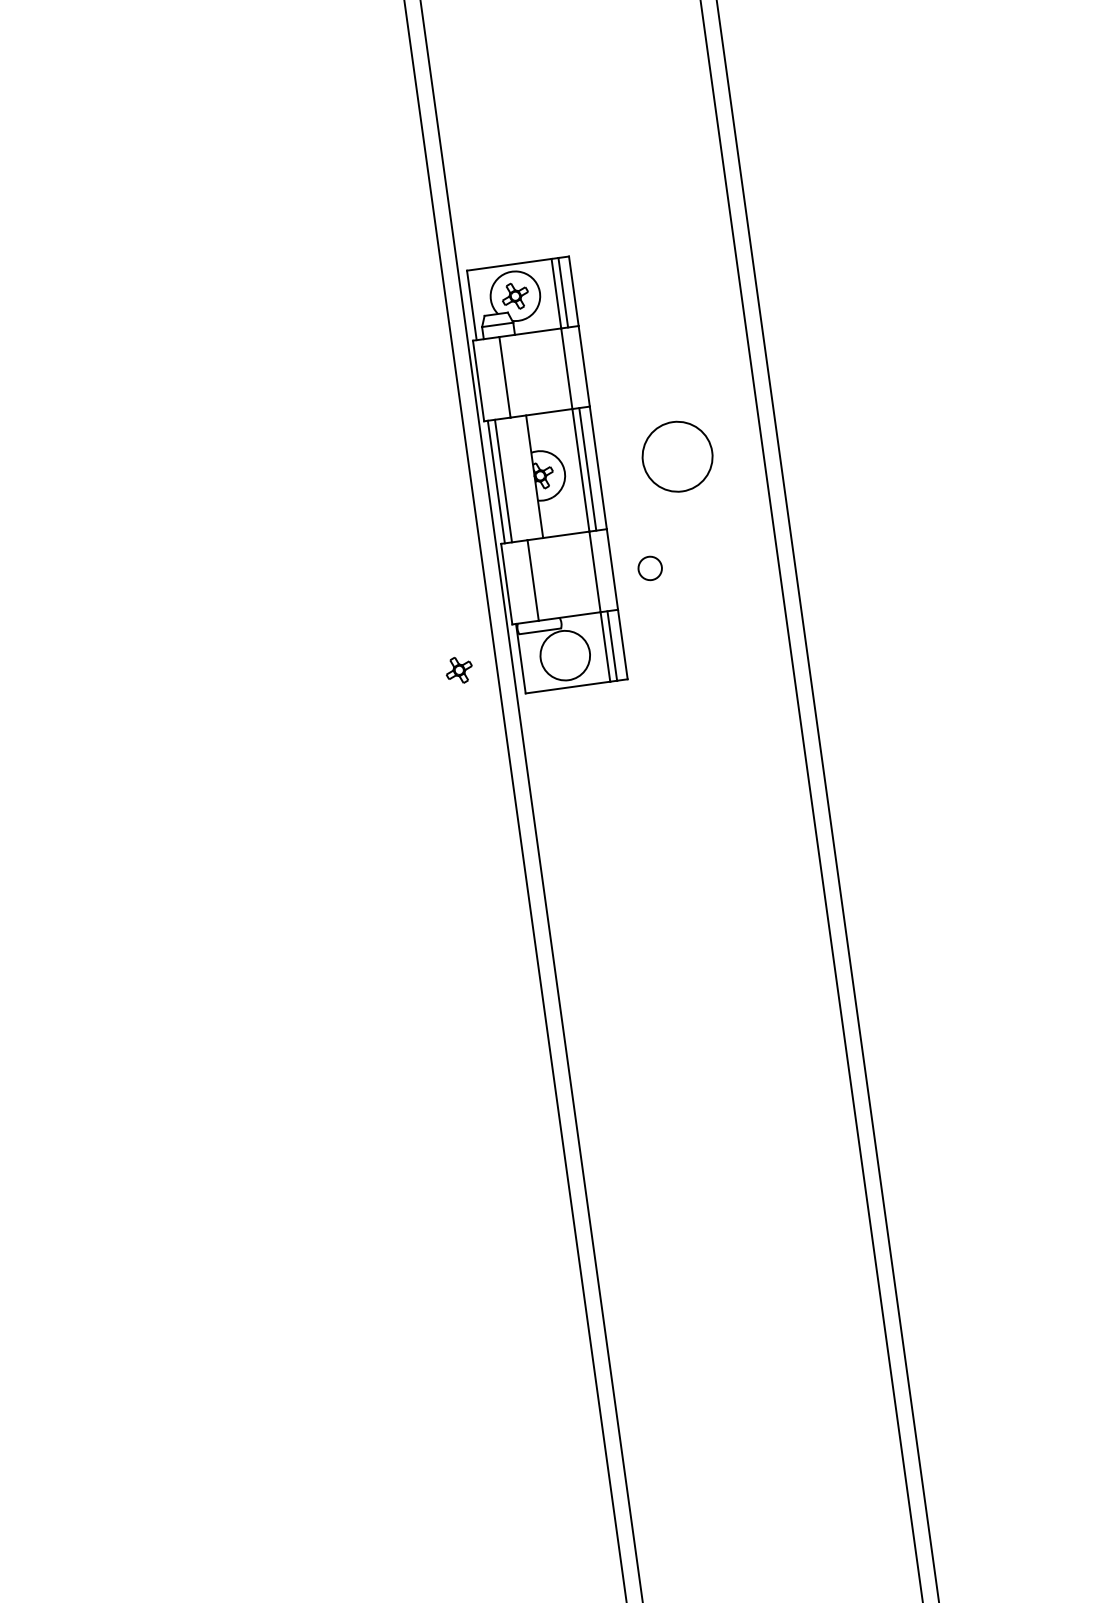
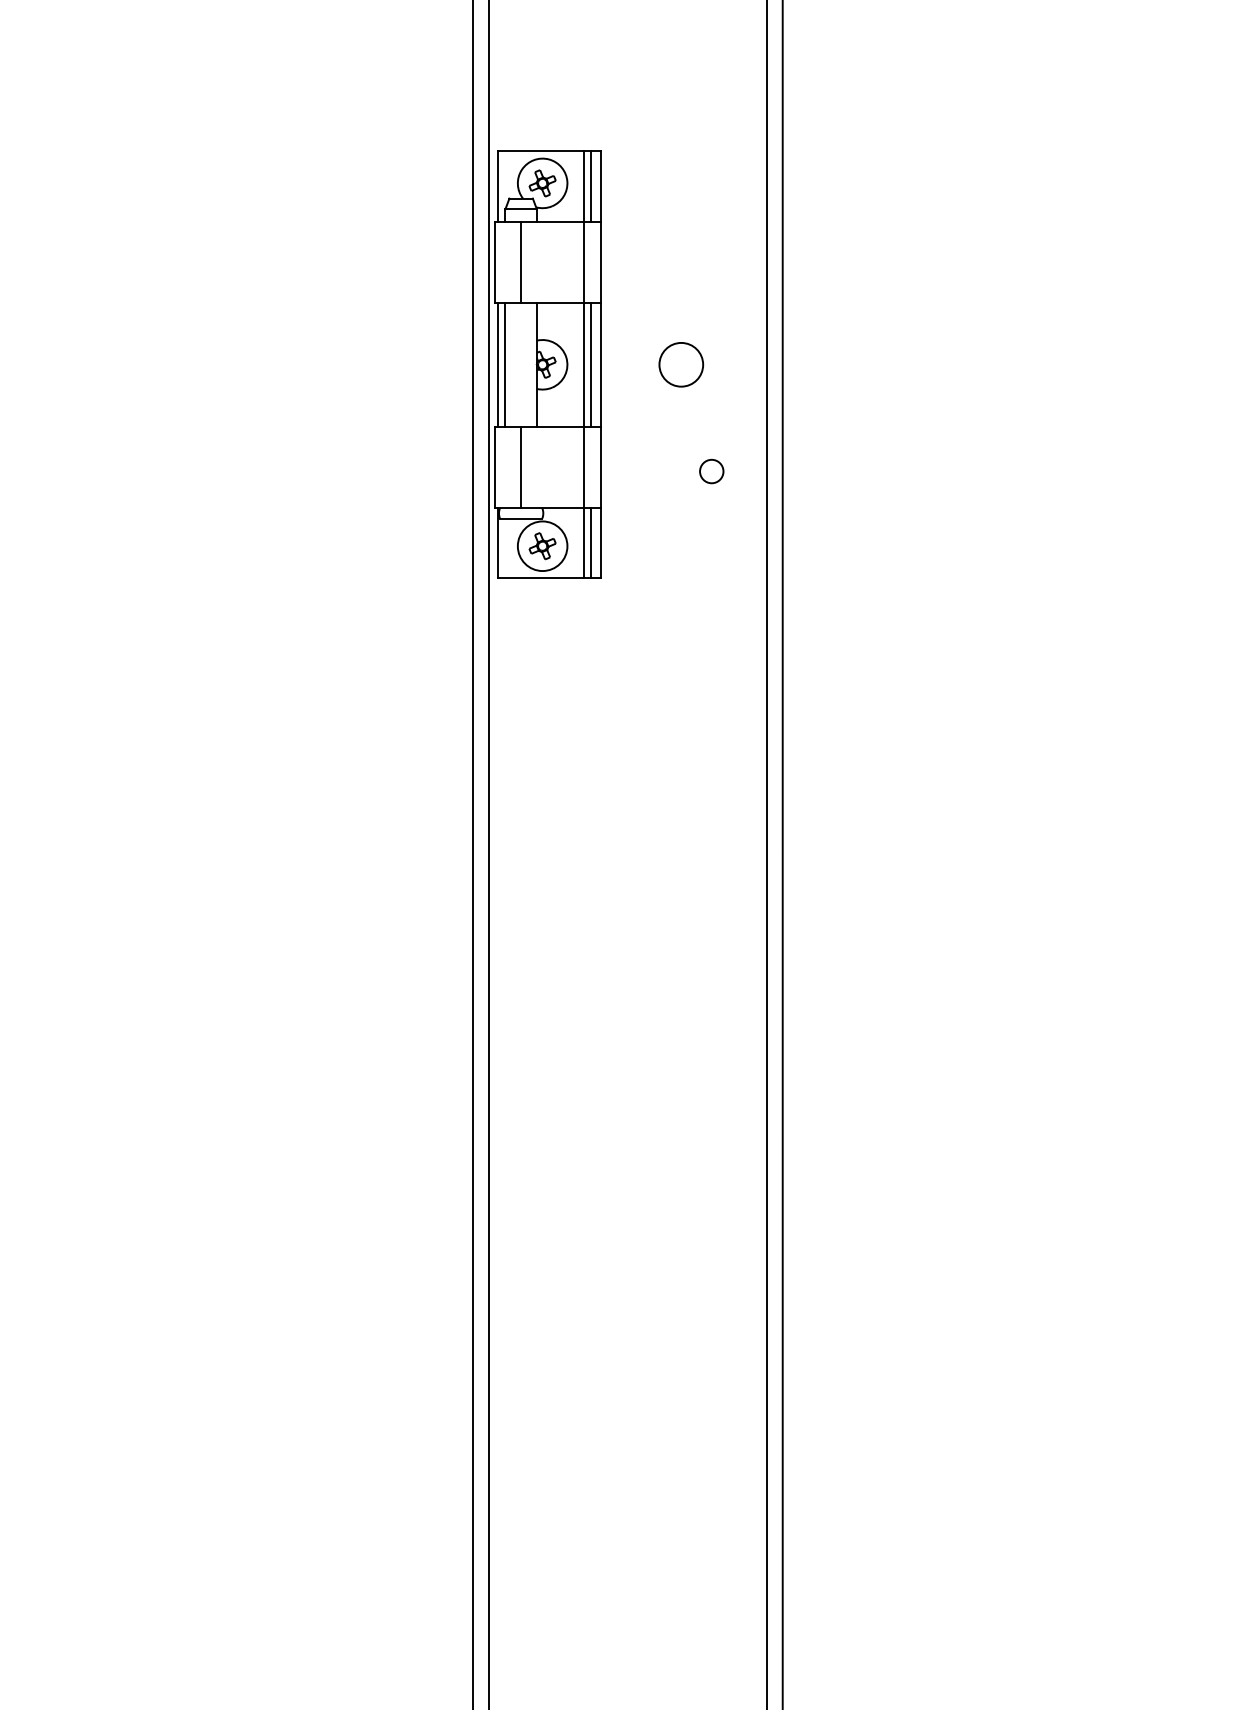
circle: (677, 456) -> (681, 364), size x0.62
circle: (649, 568) -> (711, 471), moved
part: (459, 670) -> (542, 546), moved

